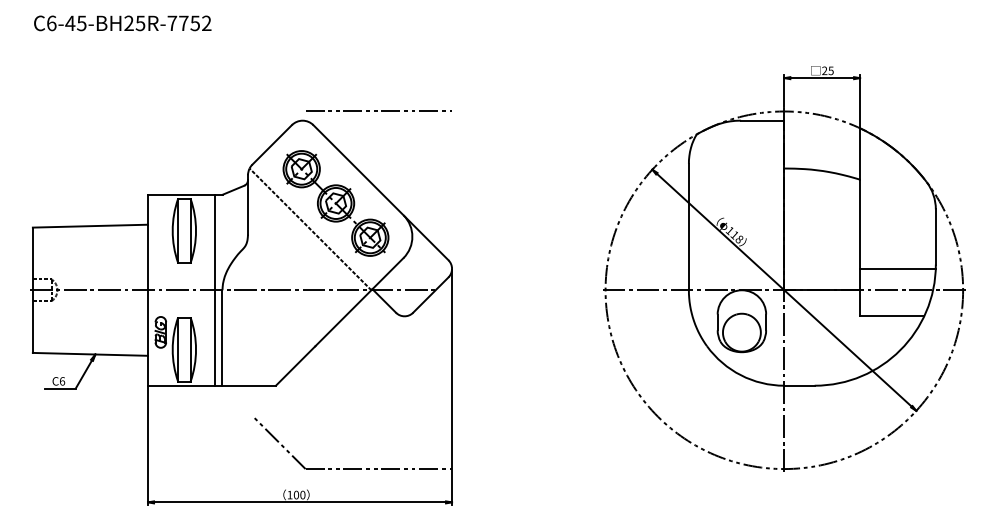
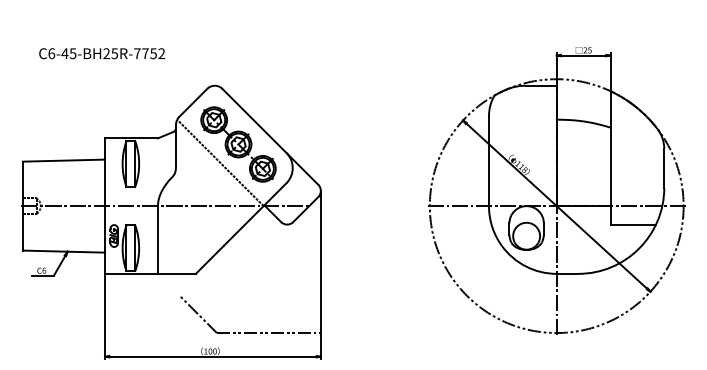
text: (123, 23) -> (102, 53), moved
line: (378, 111) -> (268, 79), removed
line: (898, 268) -> (637, 190), removed
line: (214, 289) -> (152, 205), removed

